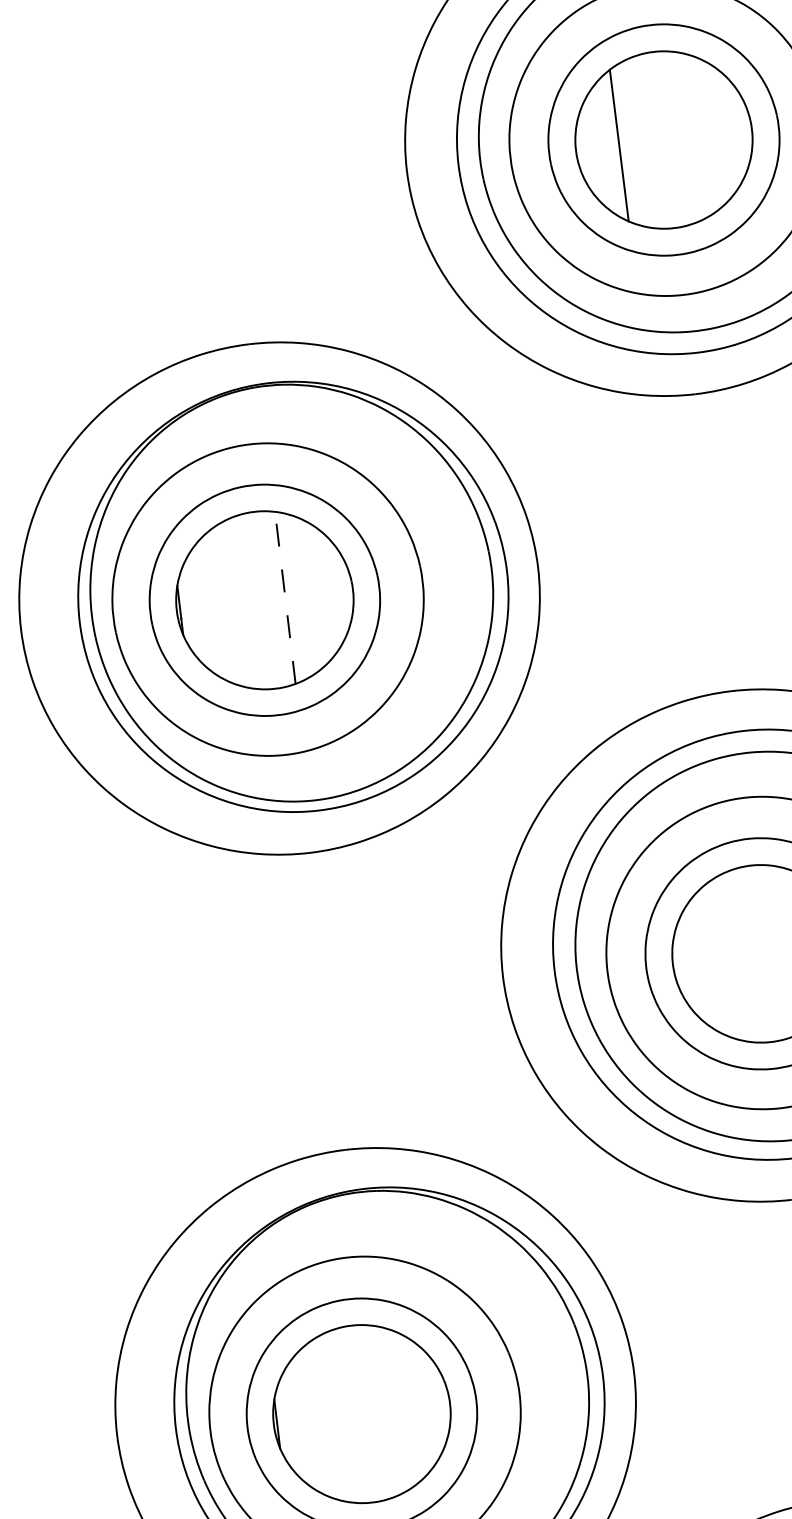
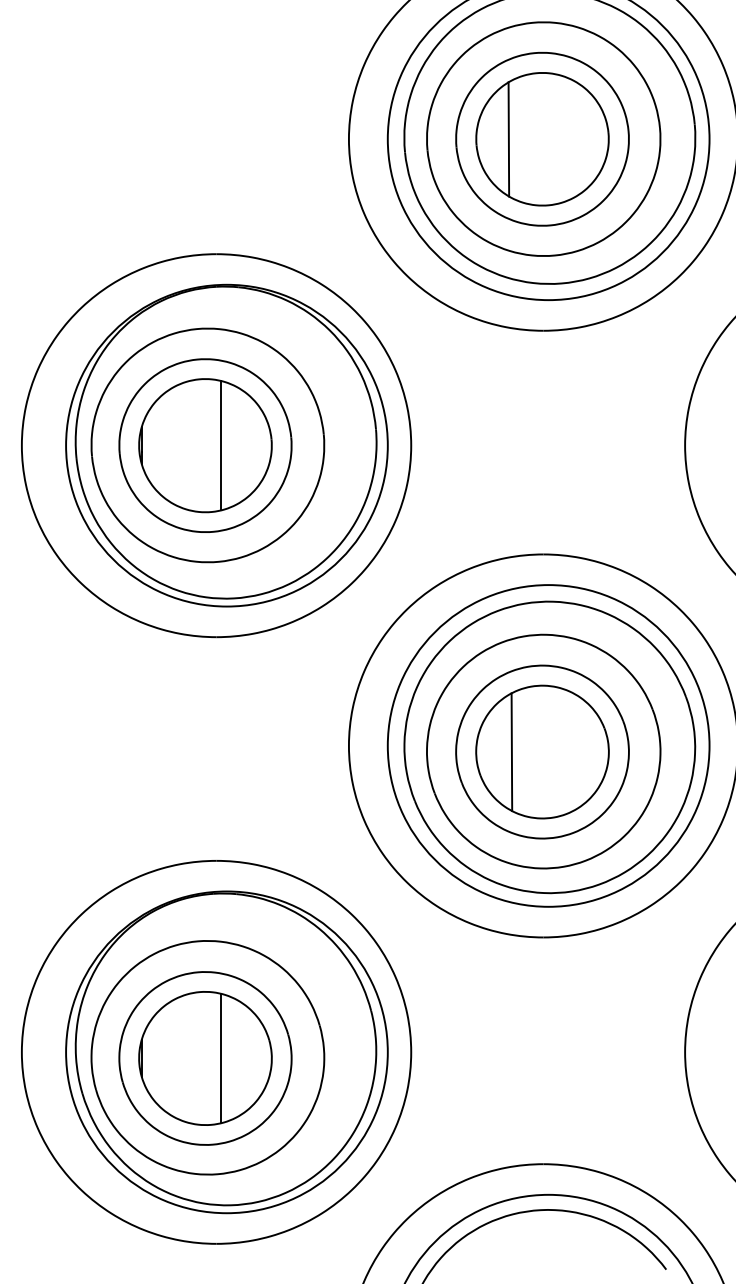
line: (284, 597) -> (220, 445), dashed -> solid
line: (719, 959) -> (511, 752), added
line: (381, 1411) -> (220, 1058), added

